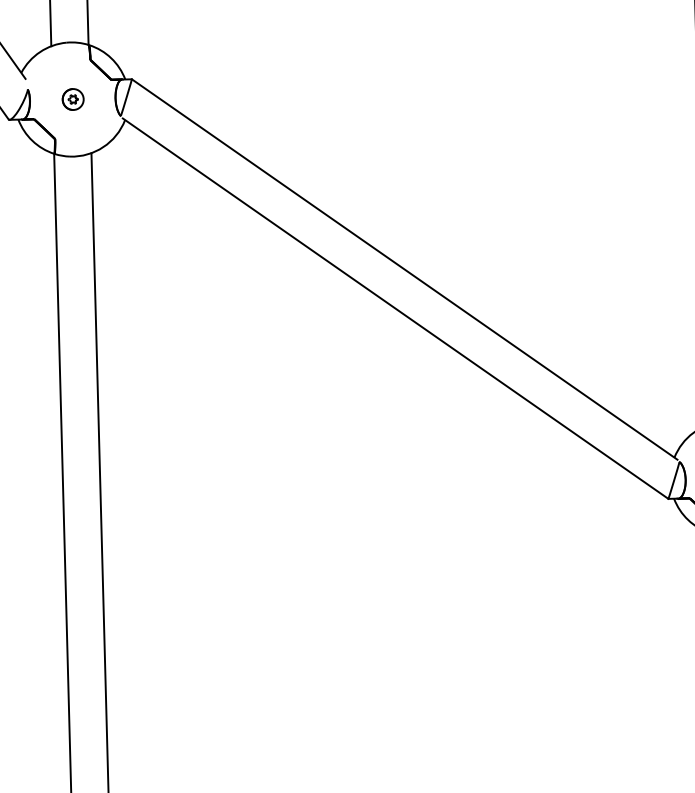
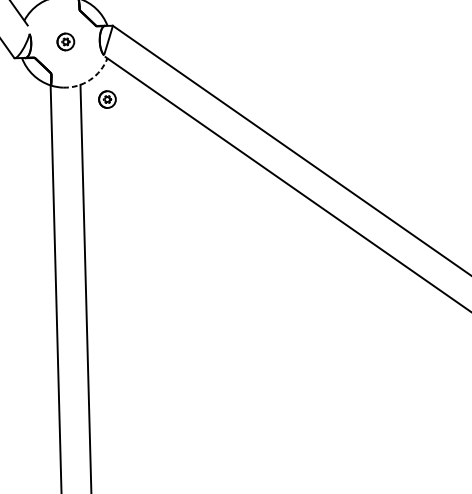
arc: (103, 147) -> (90, 80), solid -> dashed
part: (124, 171) -> (106, 99), added

